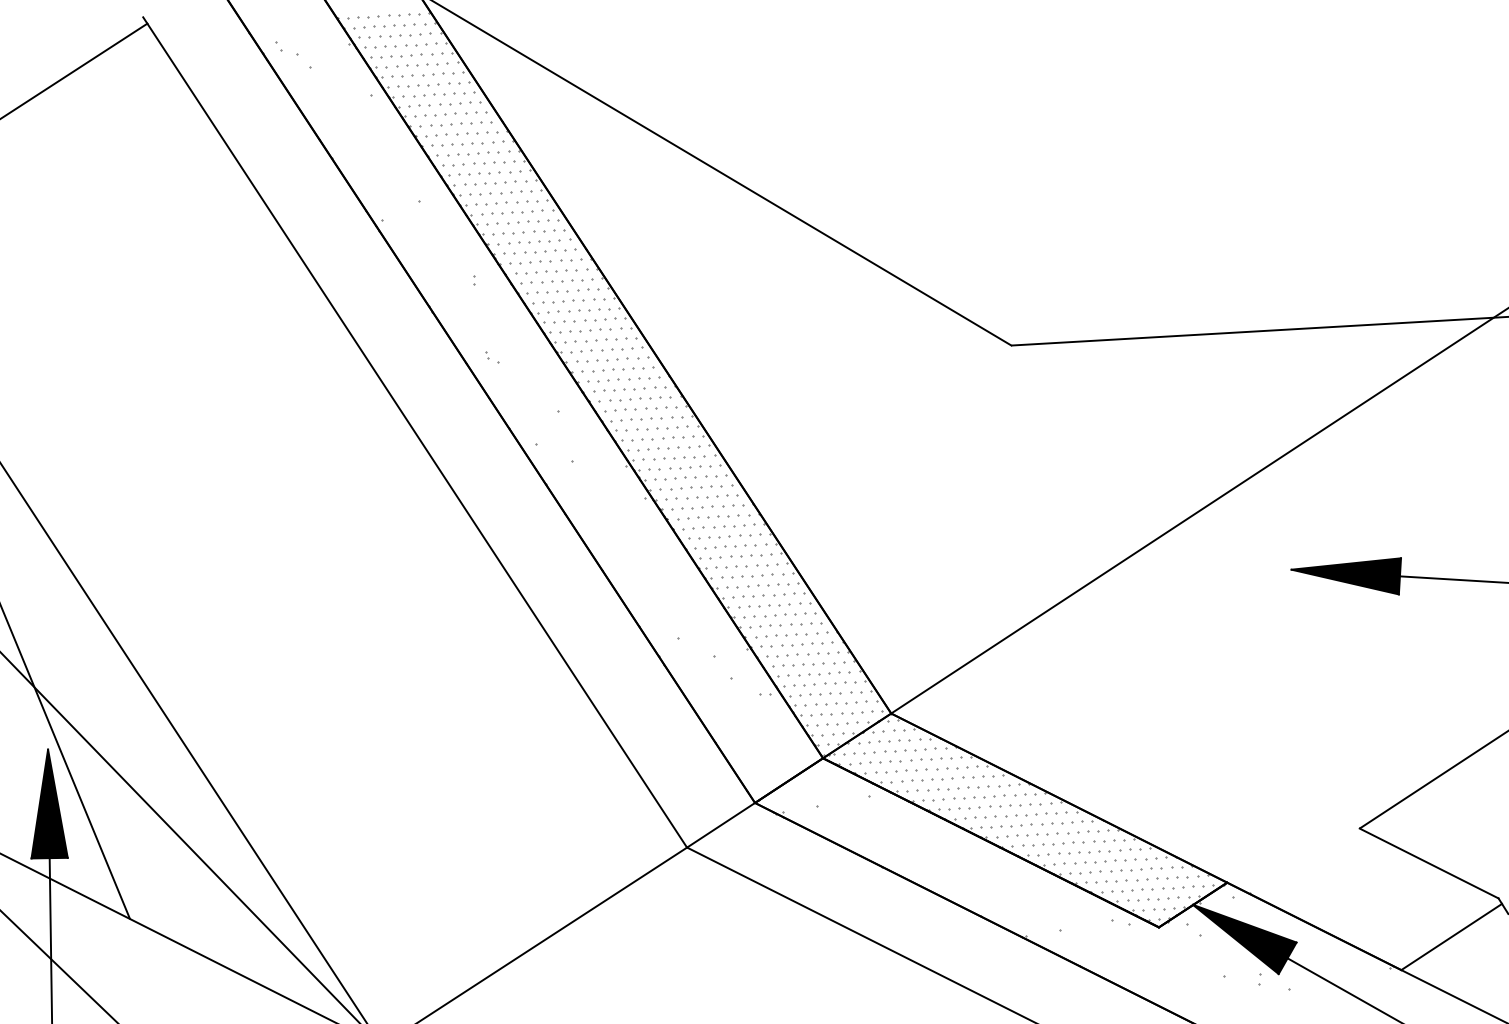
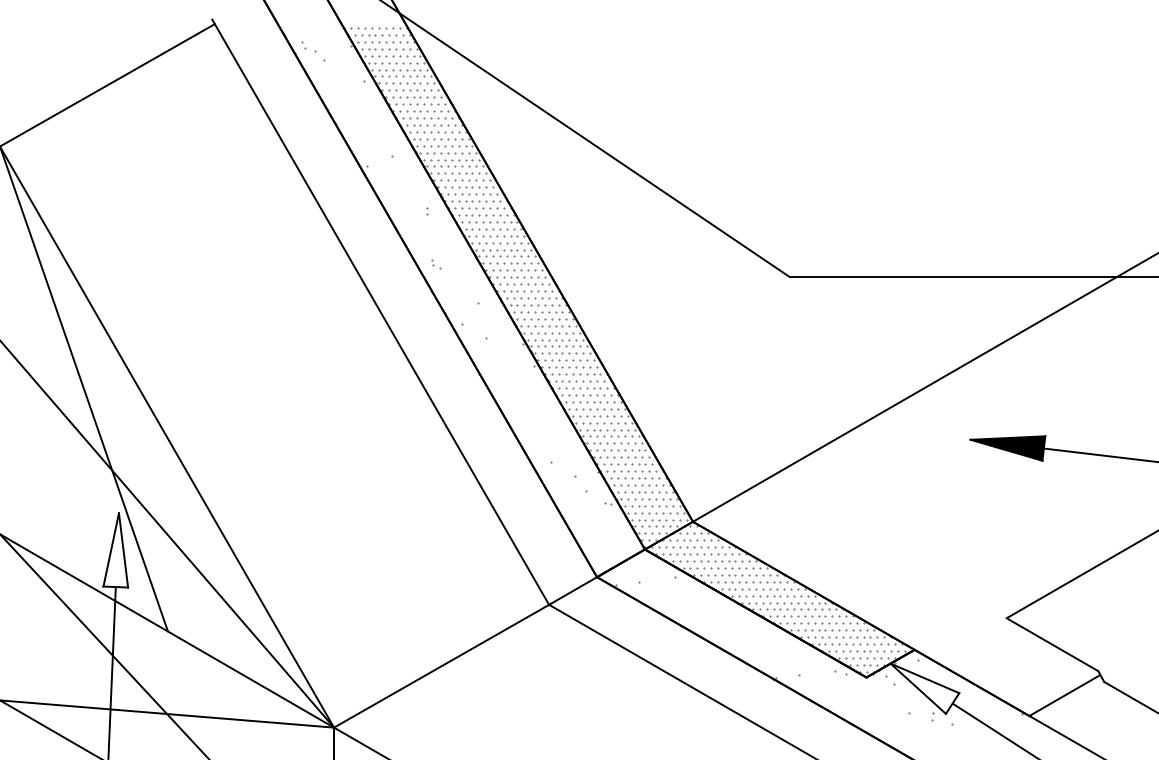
fill: (46, 804) -> (115, 550), removed
fill: (1245, 938) -> (924, 688), removed

